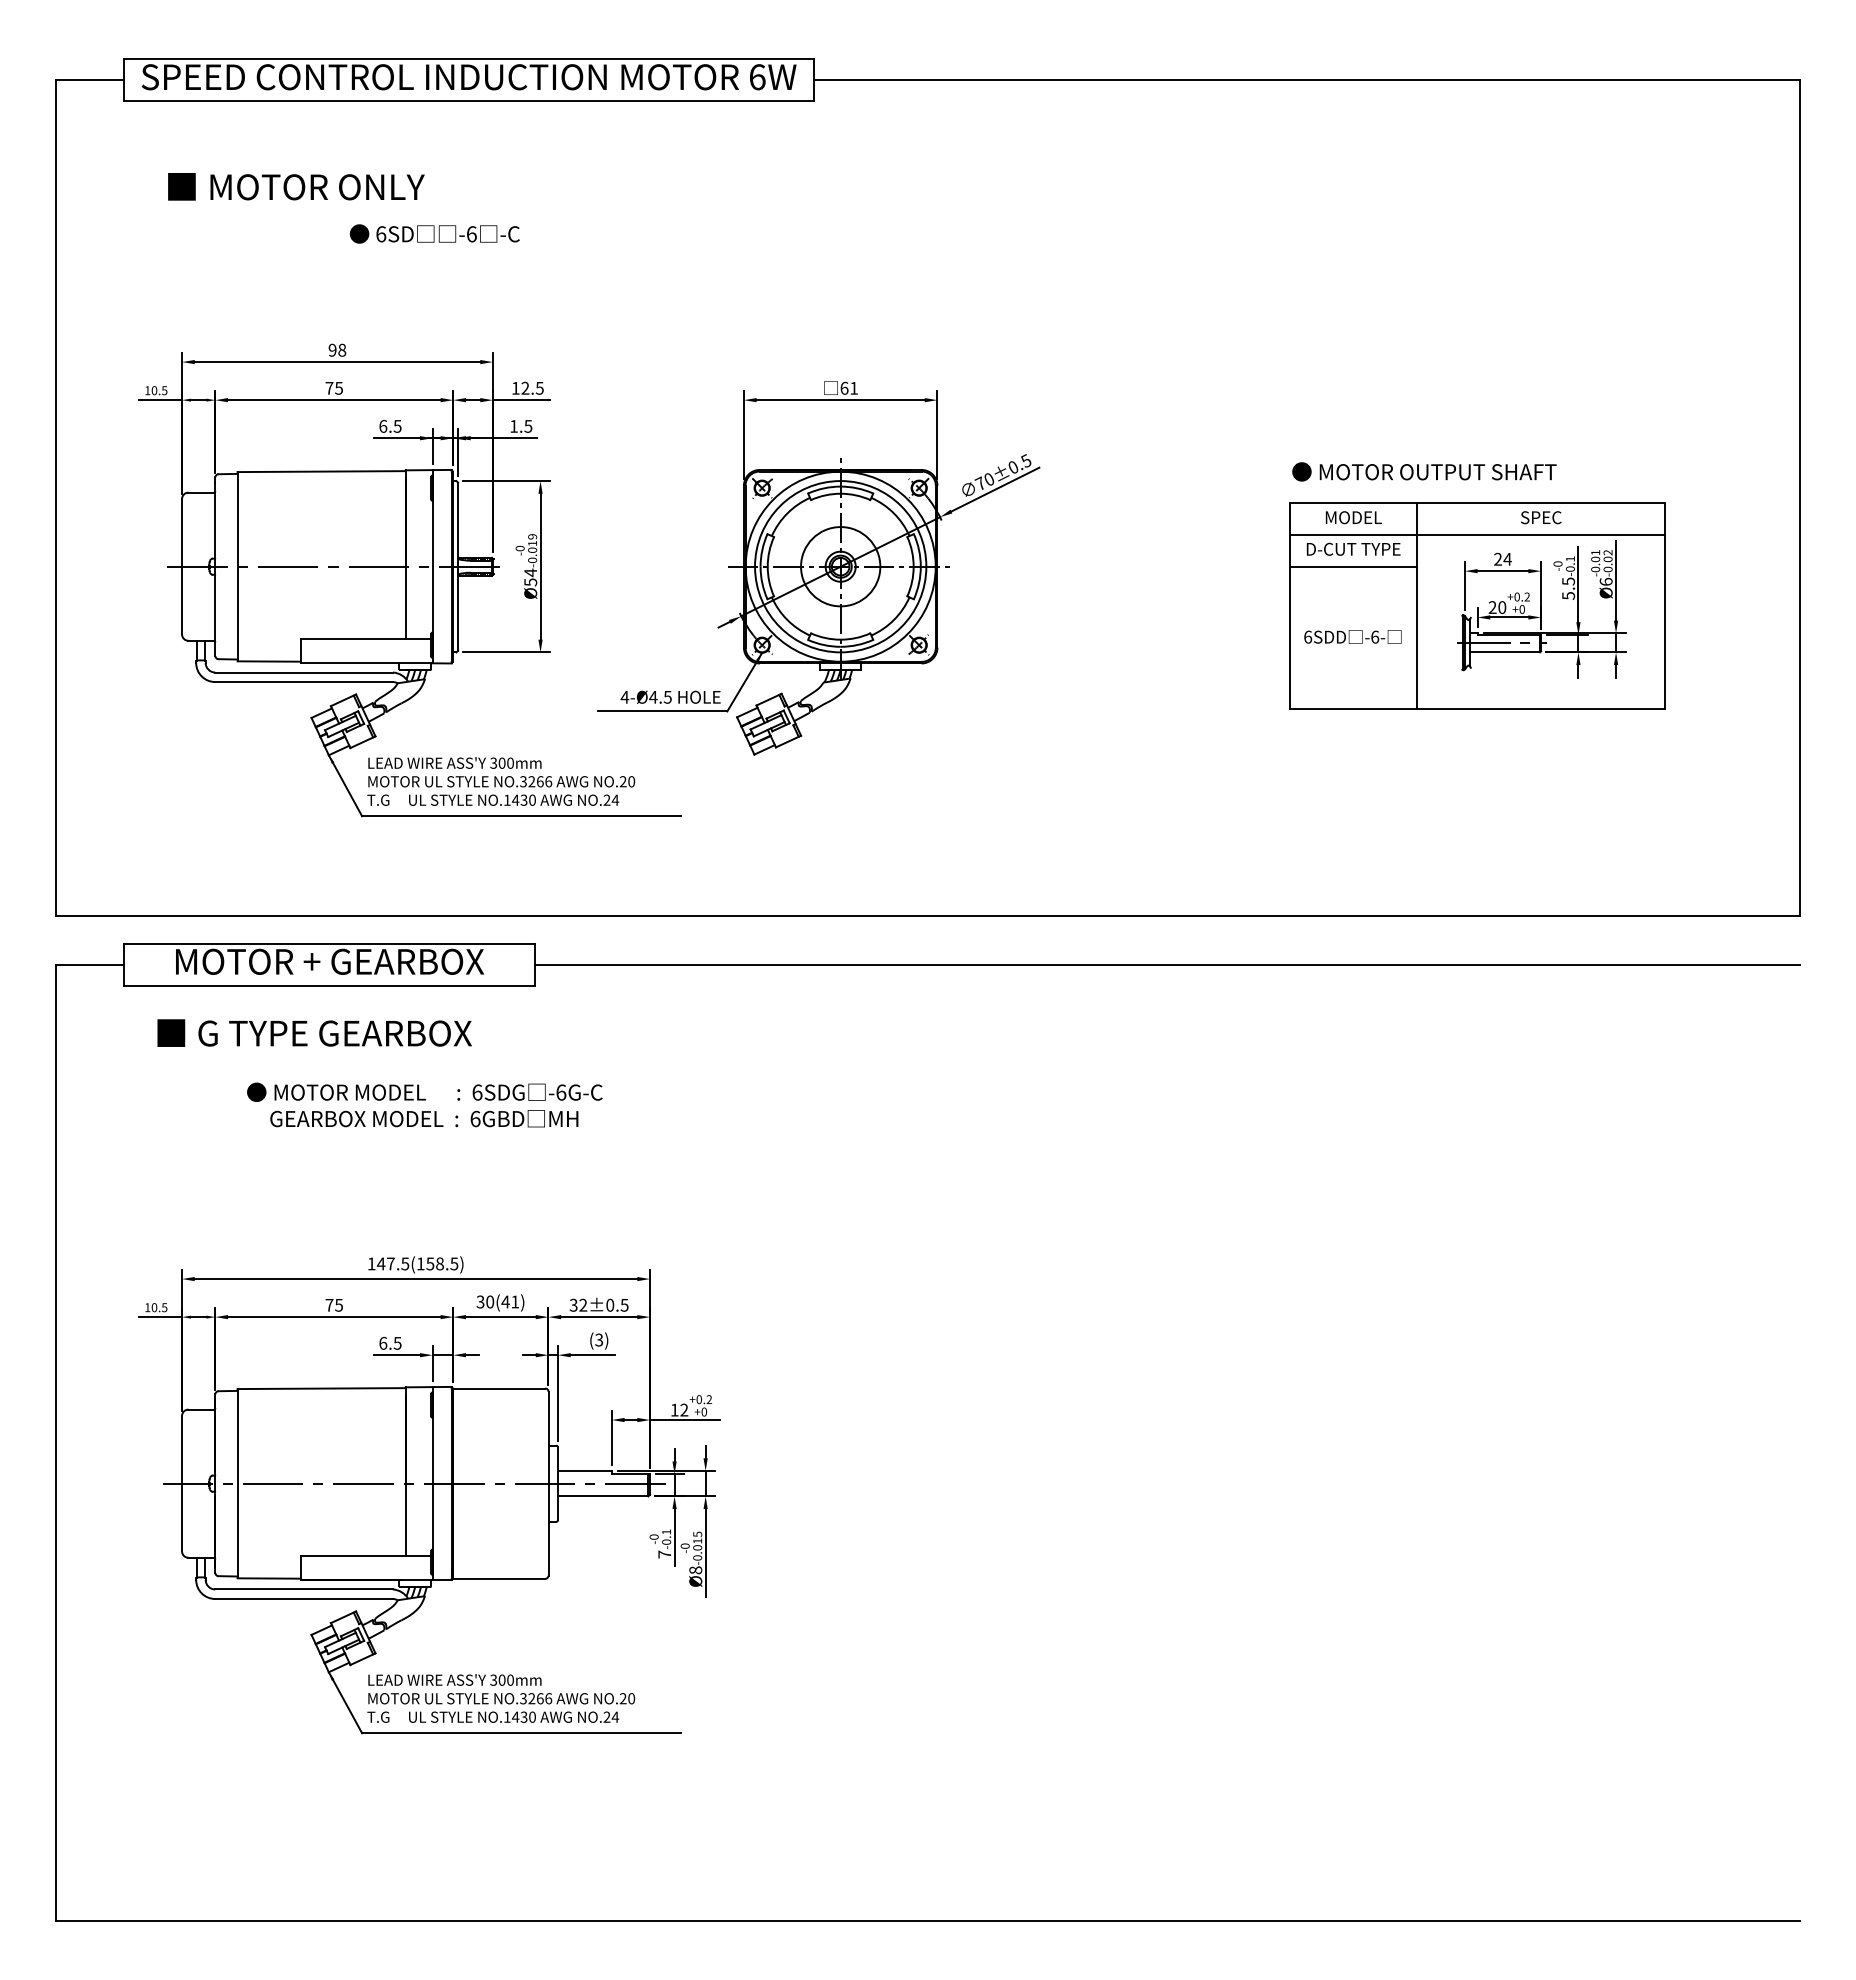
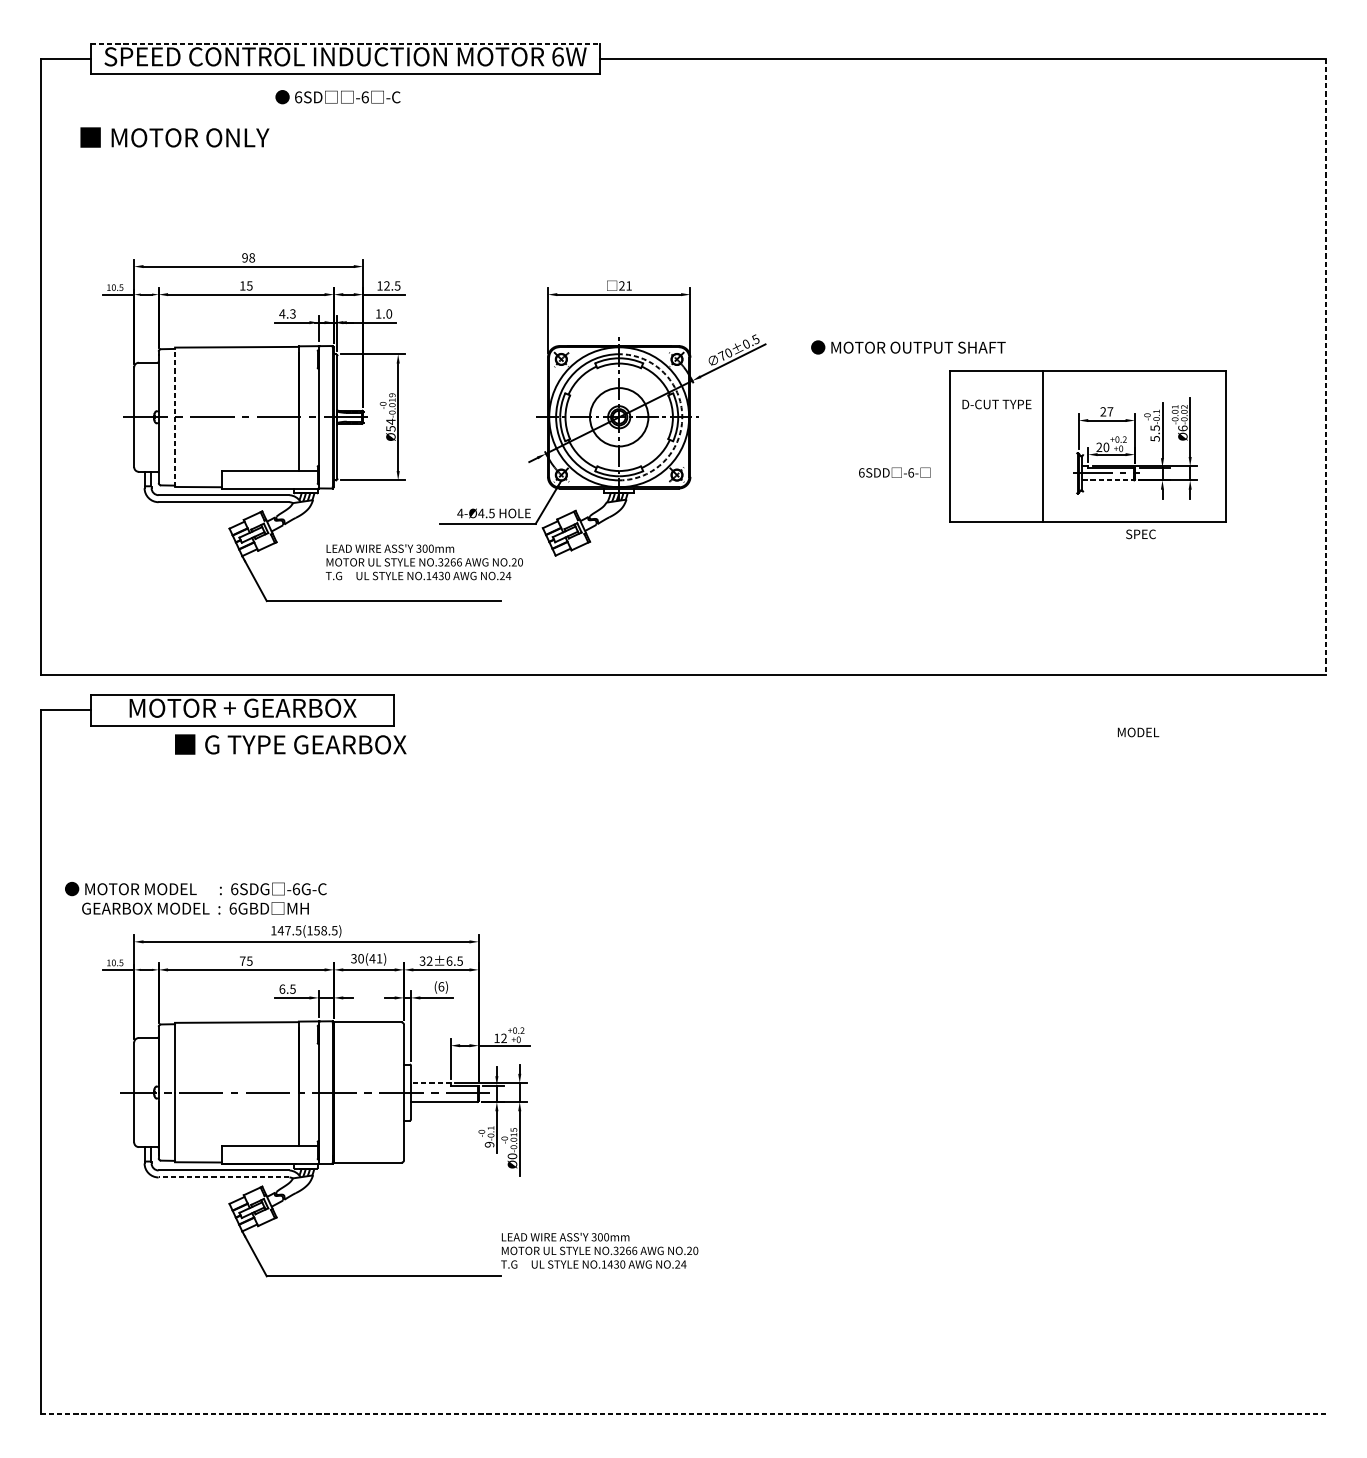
line: (469, 59) -> (345, 43), solid -> dashed
text: (296, 186) -> (175, 137), moved
text: (434, 233) -> (337, 96), moved
text: (844, 387) -> (622, 285), 61 -> 21
text: (329, 388) -> (242, 286), 75 -> 15
text: (389, 425) -> (286, 313), 6.5 -> 4.3
text: (528, 425) -> (389, 313), 1.5 -> 1.0
text: (1424, 471) -> (908, 347), moved
line: (1800, 498) -> (1326, 367), solid -> dashed
text: (1353, 517) -> (1138, 732), moved
text: (1541, 517) -> (1141, 534), moved
line: (1476, 534) -> (1087, 393), removed
text: (1507, 559) -> (1110, 411), 24 -> 27
line: (237, 566) -> (175, 417), solid -> dashed
arc: (926, 566) -> (682, 417), solid -> dashed
line: (1352, 566) -> (996, 417), removed
text: (1352, 636) -> (894, 472), moved
line: (1505, 652) -> (1108, 480), solid -> dashed
text: (501, 781) -> (424, 562), moved
line: (1167, 964) -> (859, 710), removed
text: (314, 1032) -> (290, 744), moved
text: (424, 1104) -> (195, 898), moved
text: (610, 1304) -> (449, 960), 0.5 -> 6.5
text: (599, 1339) -> (441, 986), (3) -> (6)
line: (584, 1471) -> (430, 1083), solid -> dashed
text: (664, 1554) -> (489, 1144), 7 -> 9
text: (695, 1570) -> (512, 1156), Ø8 -> Ø0
line: (304, 1599) -> (224, 1177), solid -> dashed
text: (501, 1698) -> (599, 1250), moved
line: (927, 1920) -> (683, 1414), solid -> dashed

